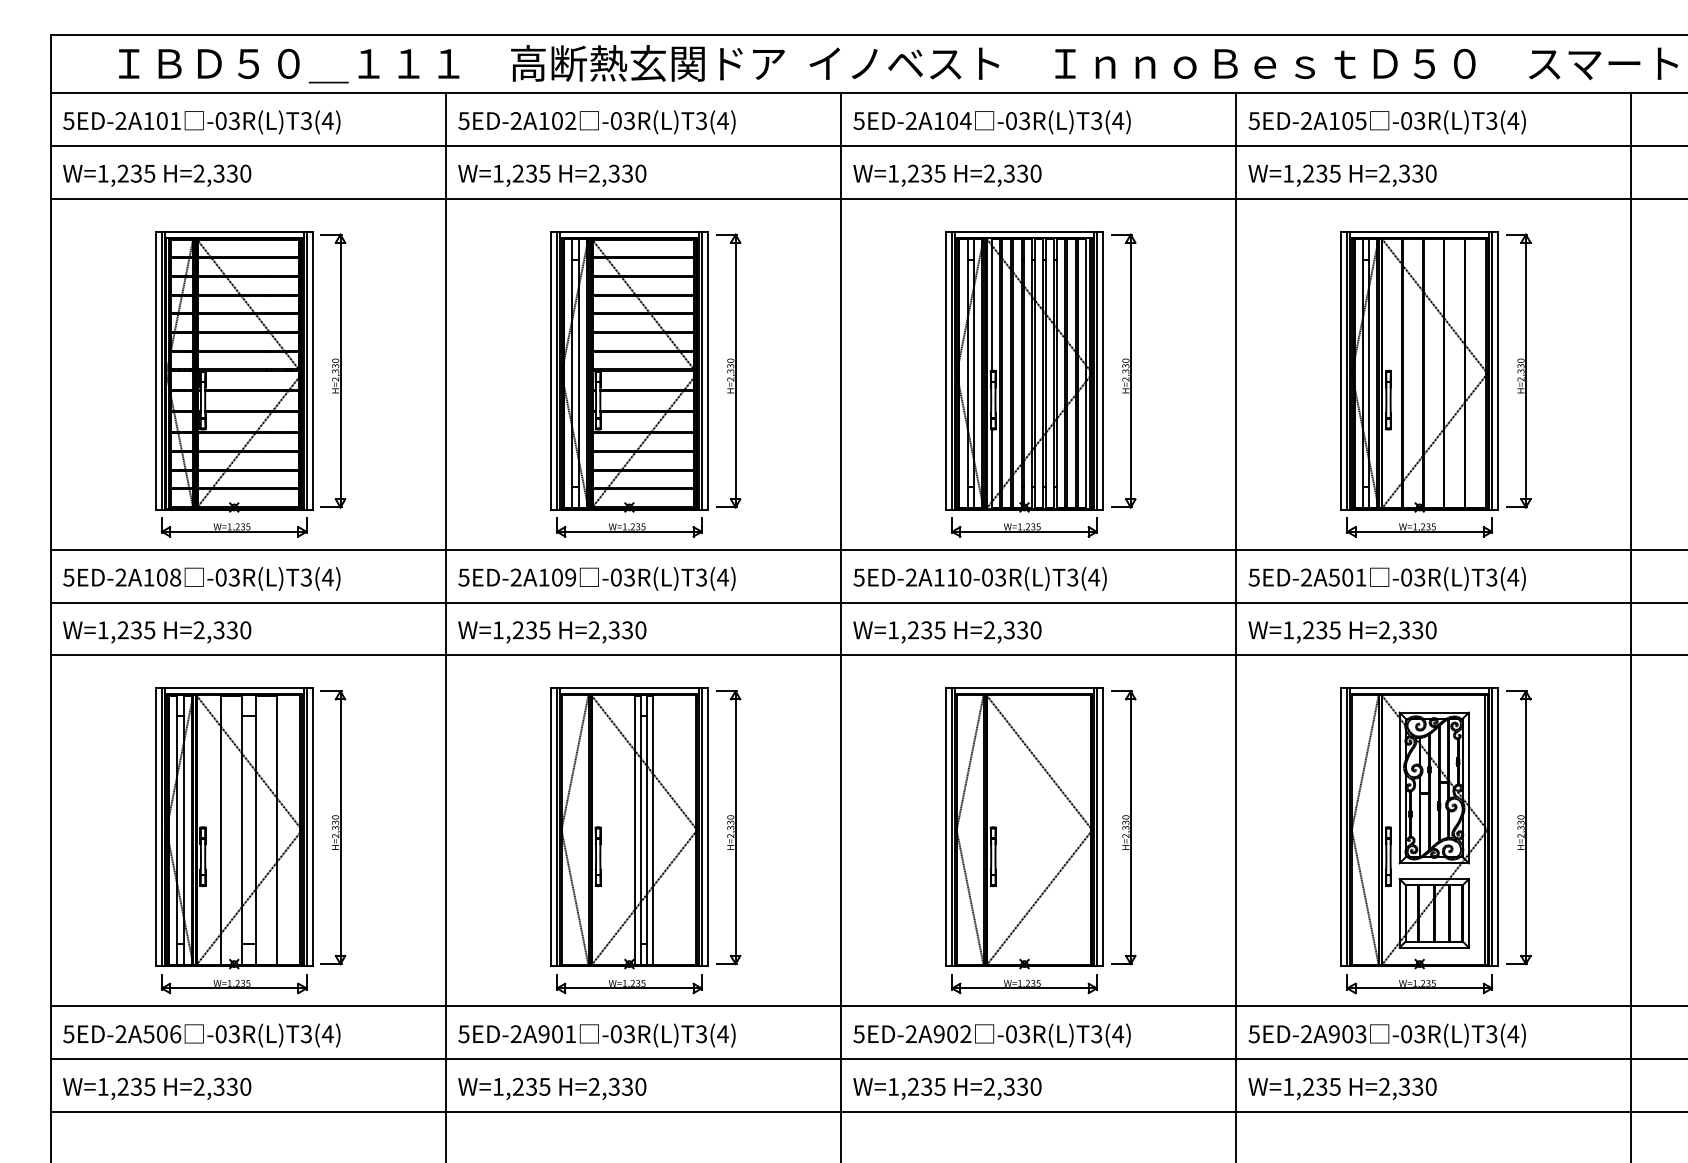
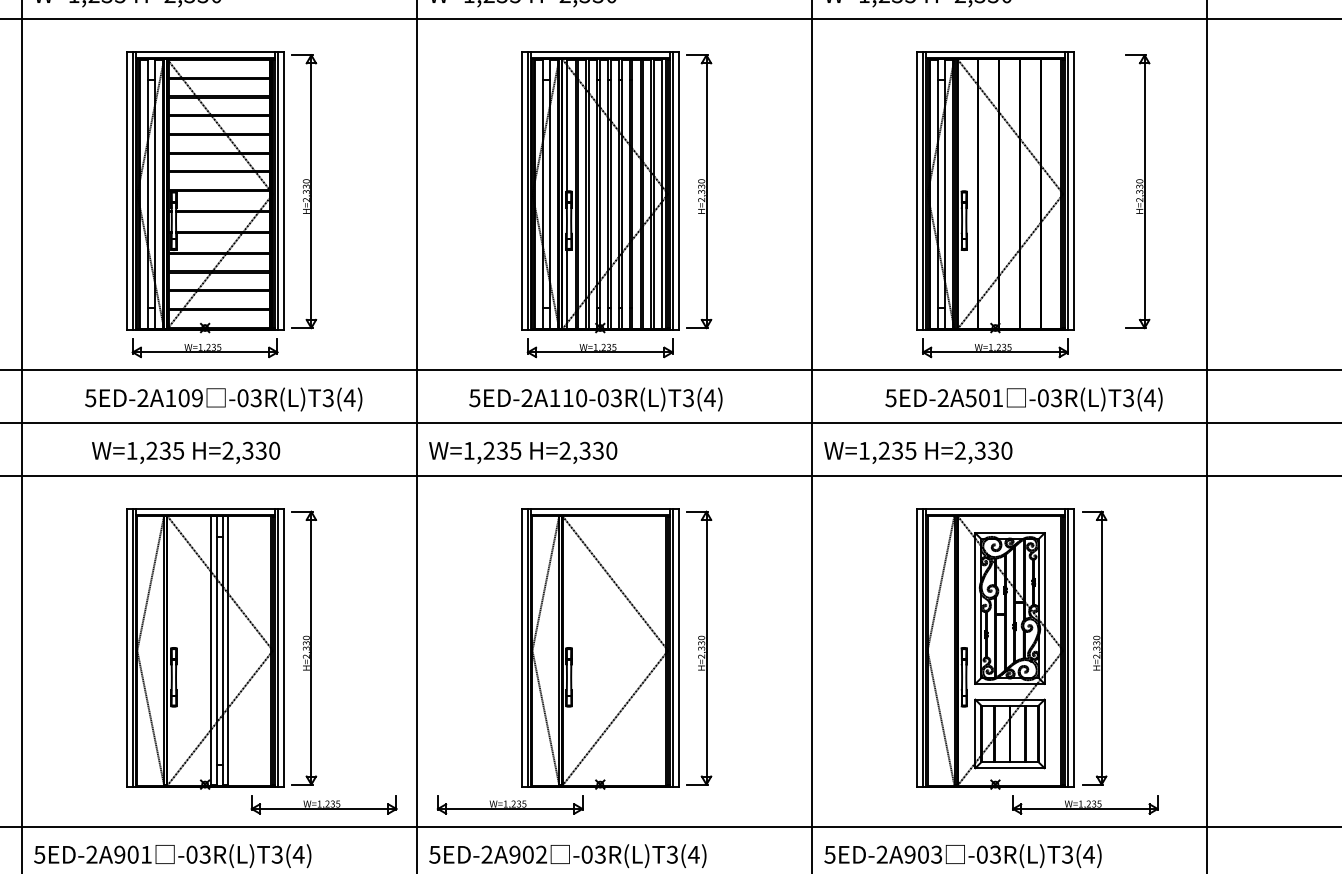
part: (1518, 370) -> (1137, 191), moved
text: (596, 578) -> (223, 399), moved
text: (979, 578) -> (595, 399), moved
text: (1386, 578) -> (1023, 399), moved
text: (552, 632) -> (186, 453), moved
part: (629, 984) -> (324, 805), moved
part: (1024, 984) -> (510, 805), moved
part: (1419, 984) -> (1085, 805), moved

